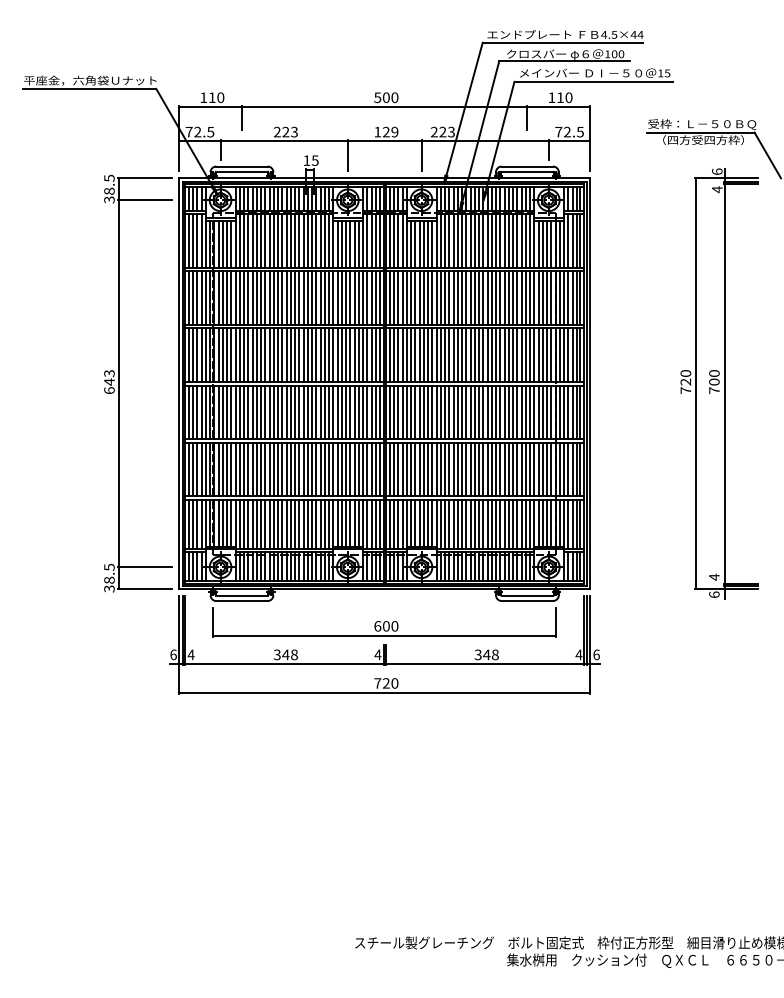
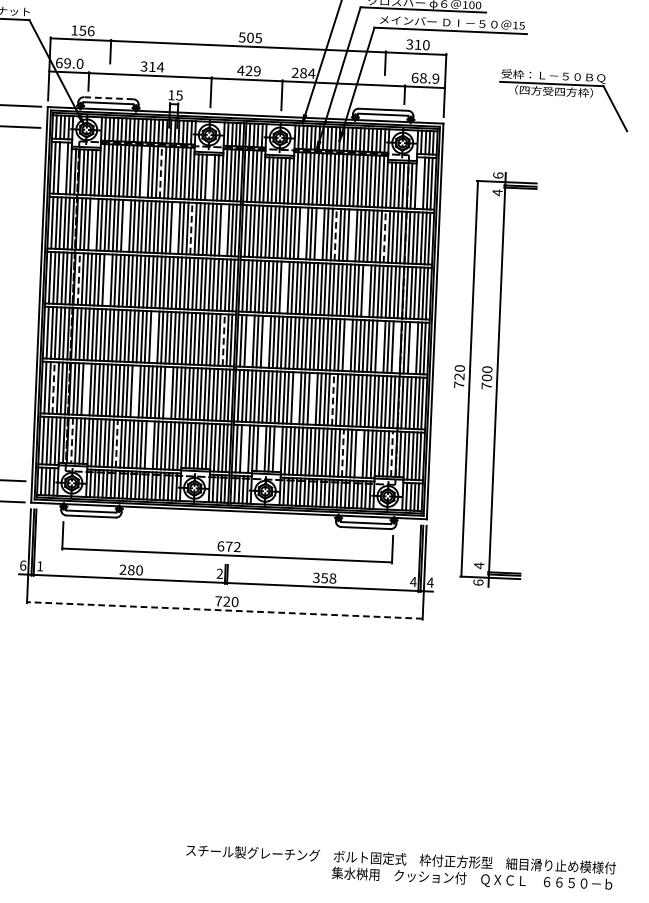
text: (216, 97) -> (86, 30), 110 -> 156
text: (394, 97) -> (258, 37), 500 -> 505
text: (551, 97) -> (409, 44), 110 -> 310
text: (199, 131) -> (69, 62), 72.5 -> 69.0
text: (286, 131) -> (152, 66), 223 -> 314
text: (447, 131) -> (307, 72), 223 -> 284
text: (569, 131) -> (425, 77), 72.5 -> 68.9
text: (377, 132) -> (240, 70), 129 -> 429
line: (241, 166) -> (108, 98), solid -> dashed
line: (197, 240) -> (62, 167), removed
line: (282, 240) -> (144, 171), removed
line: (568, 240) -> (420, 182), removed
line: (299, 241) -> (161, 172), solid -> dashed
line: (350, 243) -> (210, 176), removed
line: (231, 298) -> (93, 224), removed
line: (265, 298) -> (126, 226), removed
line: (316, 298) -> (175, 228), removed
line: (333, 298) -> (191, 228), solid -> dashed
line: (367, 298) -> (224, 230), removed
line: (449, 298) -> (303, 233), removed
line: (466, 298) -> (319, 234), removed
line: (483, 298) -> (335, 235), solid -> dashed
line: (500, 298) -> (352, 235), removed
line: (534, 298) -> (384, 237), solid -> dashed
line: (218, 355) -> (78, 279), solid -> dashed
line: (248, 355) -> (107, 280), removed
line: (432, 355) -> (284, 287), removed
line: (517, 355) -> (366, 291), removed
part: (719, 383) -> (491, 379), moved
line: (299, 412) -> (154, 337), removed
line: (371, 412) -> (223, 340), solid -> dashed
line: (398, 412) -> (249, 341), removed
line: (415, 412) -> (265, 342), removed
line: (500, 412) -> (347, 345), removed
line: (534, 412) -> (380, 346), removed
line: (551, 412) -> (396, 347), removed
line: (568, 412) -> (413, 348), removed
line: (197, 469) -> (53, 388), solid -> dashed
line: (231, 469) -> (86, 389), removed
line: (282, 469) -> (135, 391), removed
line: (316, 469) -> (168, 392), removed
line: (449, 469) -> (296, 398), removed
line: (466, 469) -> (312, 398), removed
line: (487, 469) -> (332, 399), solid -> dashed
line: (415, 522) -> (261, 447), removed
line: (432, 522) -> (277, 448), removed
line: (218, 523) -> (71, 440), solid -> dashed
line: (551, 523) -> (392, 454), solid -> dashed
line: (265, 524) -> (116, 443), solid -> dashed
line: (299, 524) -> (149, 445), removed
line: (398, 524) -> (244, 449), removed
line: (500, 524) -> (343, 453), solid -> dashed
line: (517, 524) -> (359, 453), removed
text: (390, 626) -> (233, 547), 600 -> 672
text: (190, 654) -> (39, 565), 4 -> 1
text: (285, 654) -> (130, 569), 348 -> 280
text: (377, 654) -> (219, 573), 4 -> 2
text: (486, 654) -> (324, 577), 348 -> 358
text: (596, 654) -> (430, 582), 6 -> 4
line: (384, 692) -> (224, 610), solid -> dashed

